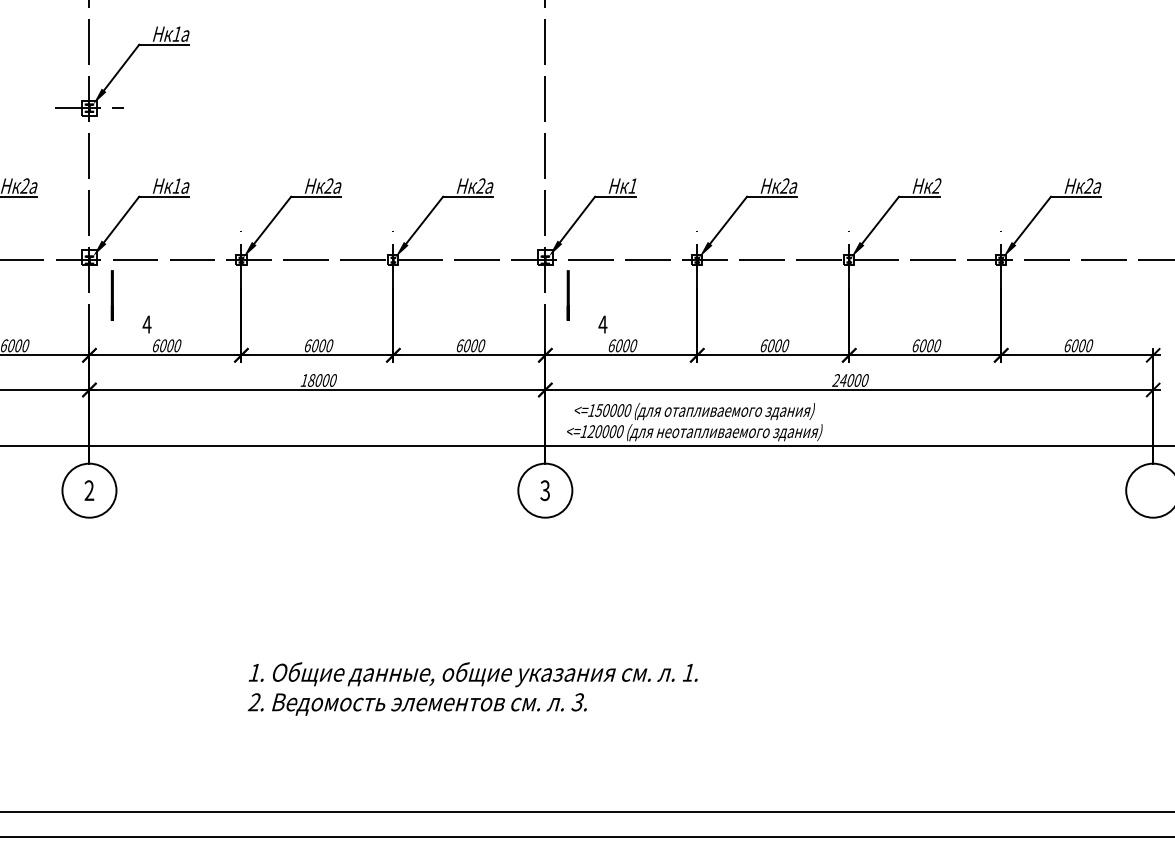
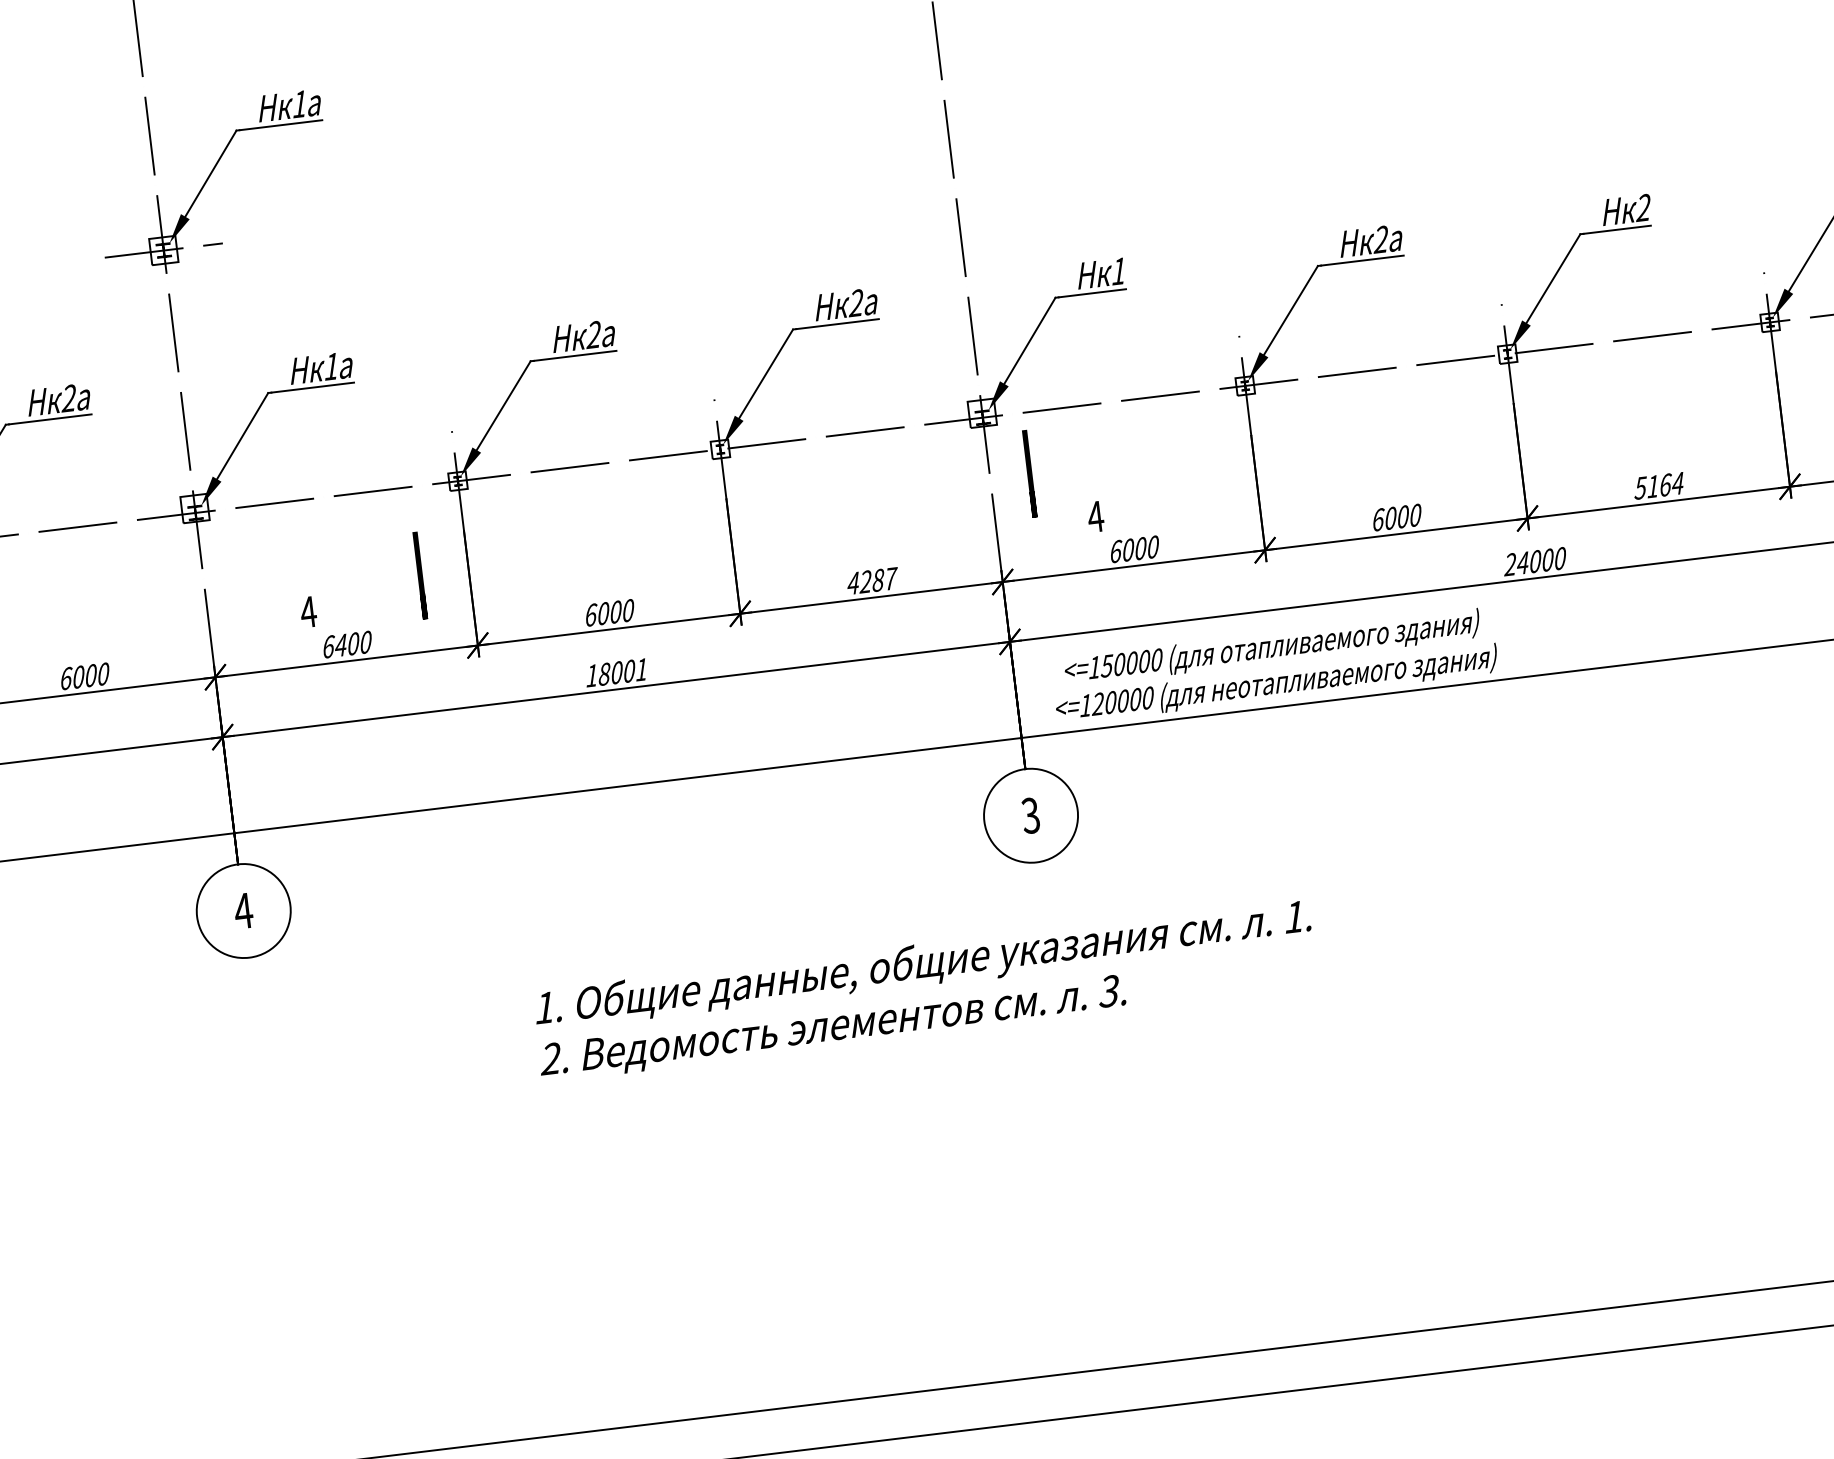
line: (111, 295) -> (418, 575), moved
text: (162, 345) -> (339, 645), 6000 -> 6400
text: (471, 345) -> (873, 580), 6000 -> 4287
text: (926, 345) -> (1658, 485), 6000 -> 5164
text: (332, 380) -> (640, 669), 18000 -> 18001
text: (89, 490) -> (243, 910), 2 -> 4
text: (472, 688) -> (924, 989), moved

